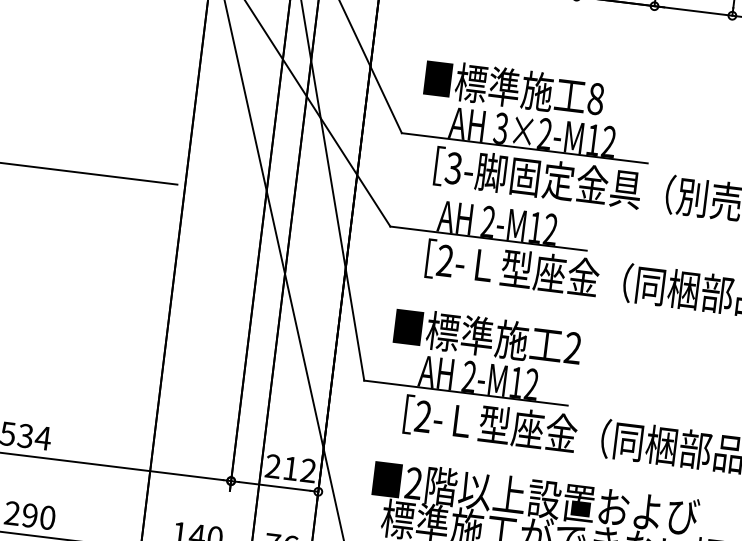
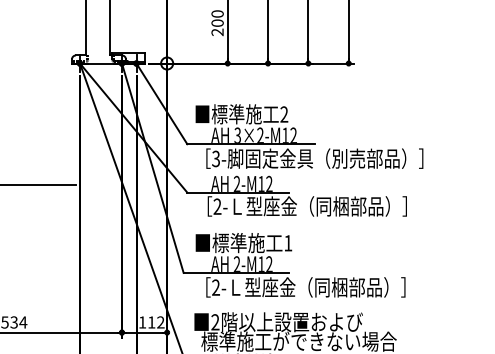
text: (596, 98) -> (284, 114), 8 -> 2
text: (573, 348) -> (288, 243), 2 -> 1
text: (273, 466) -> (142, 322), 212 -> 112

